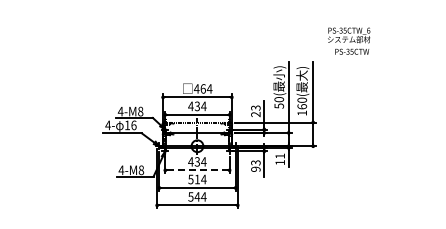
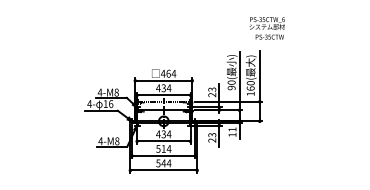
text: (349, 40) -> (267, 27), moved
text: (278, 105) -> (231, 87), 50( -> 90(
text: (255, 168) -> (211, 139), 93 -> 23
line: (197, 170) -> (163, 141), dashed -> solid

